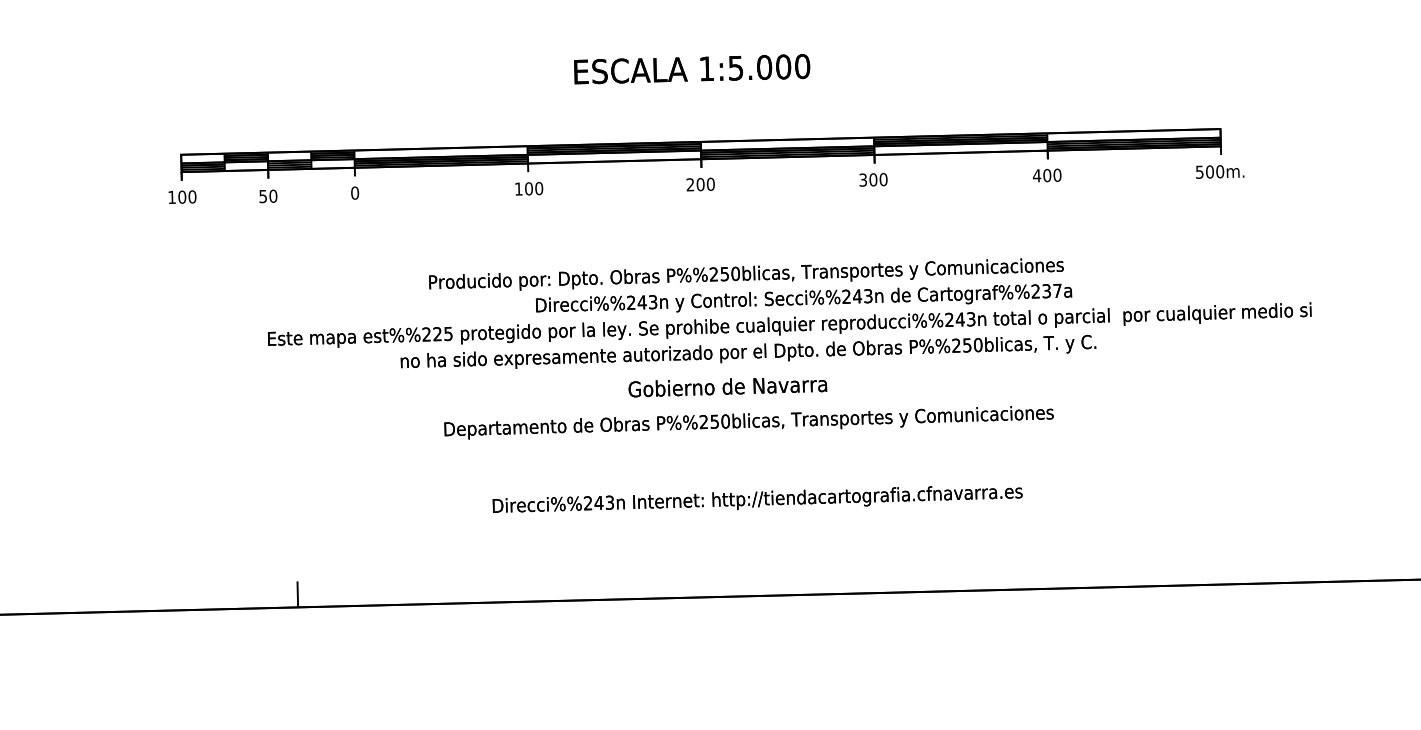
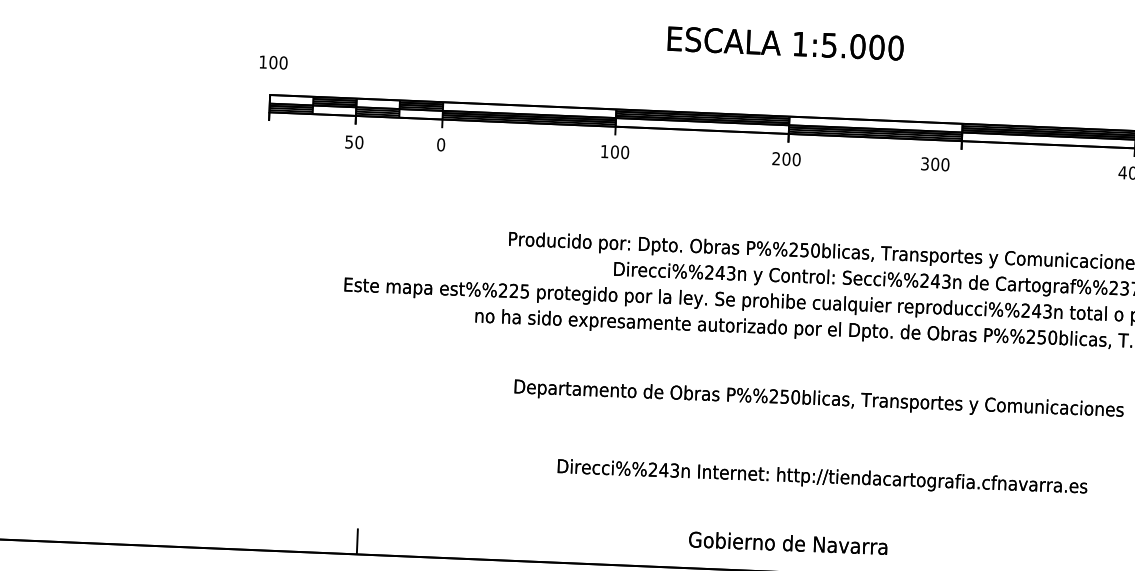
text: (873, 179) -> (935, 163), moved
text: (182, 196) -> (273, 61), moved
text: (727, 387) -> (787, 544), moved

